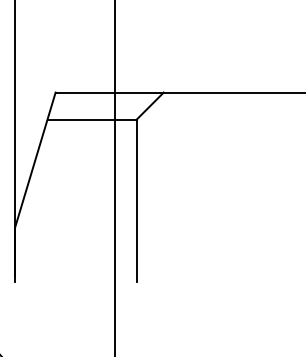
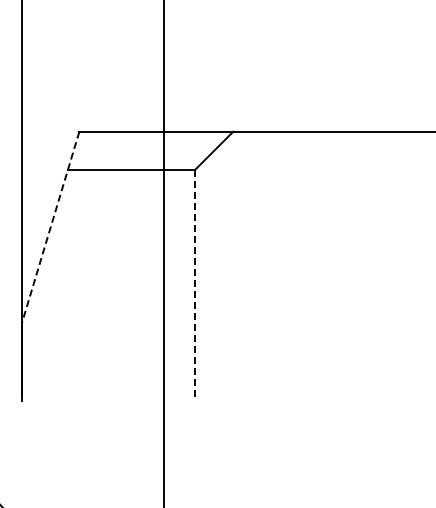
line: (35, 160) -> (50, 228), solid -> dashed
line: (136, 201) -> (194, 286), solid -> dashed

